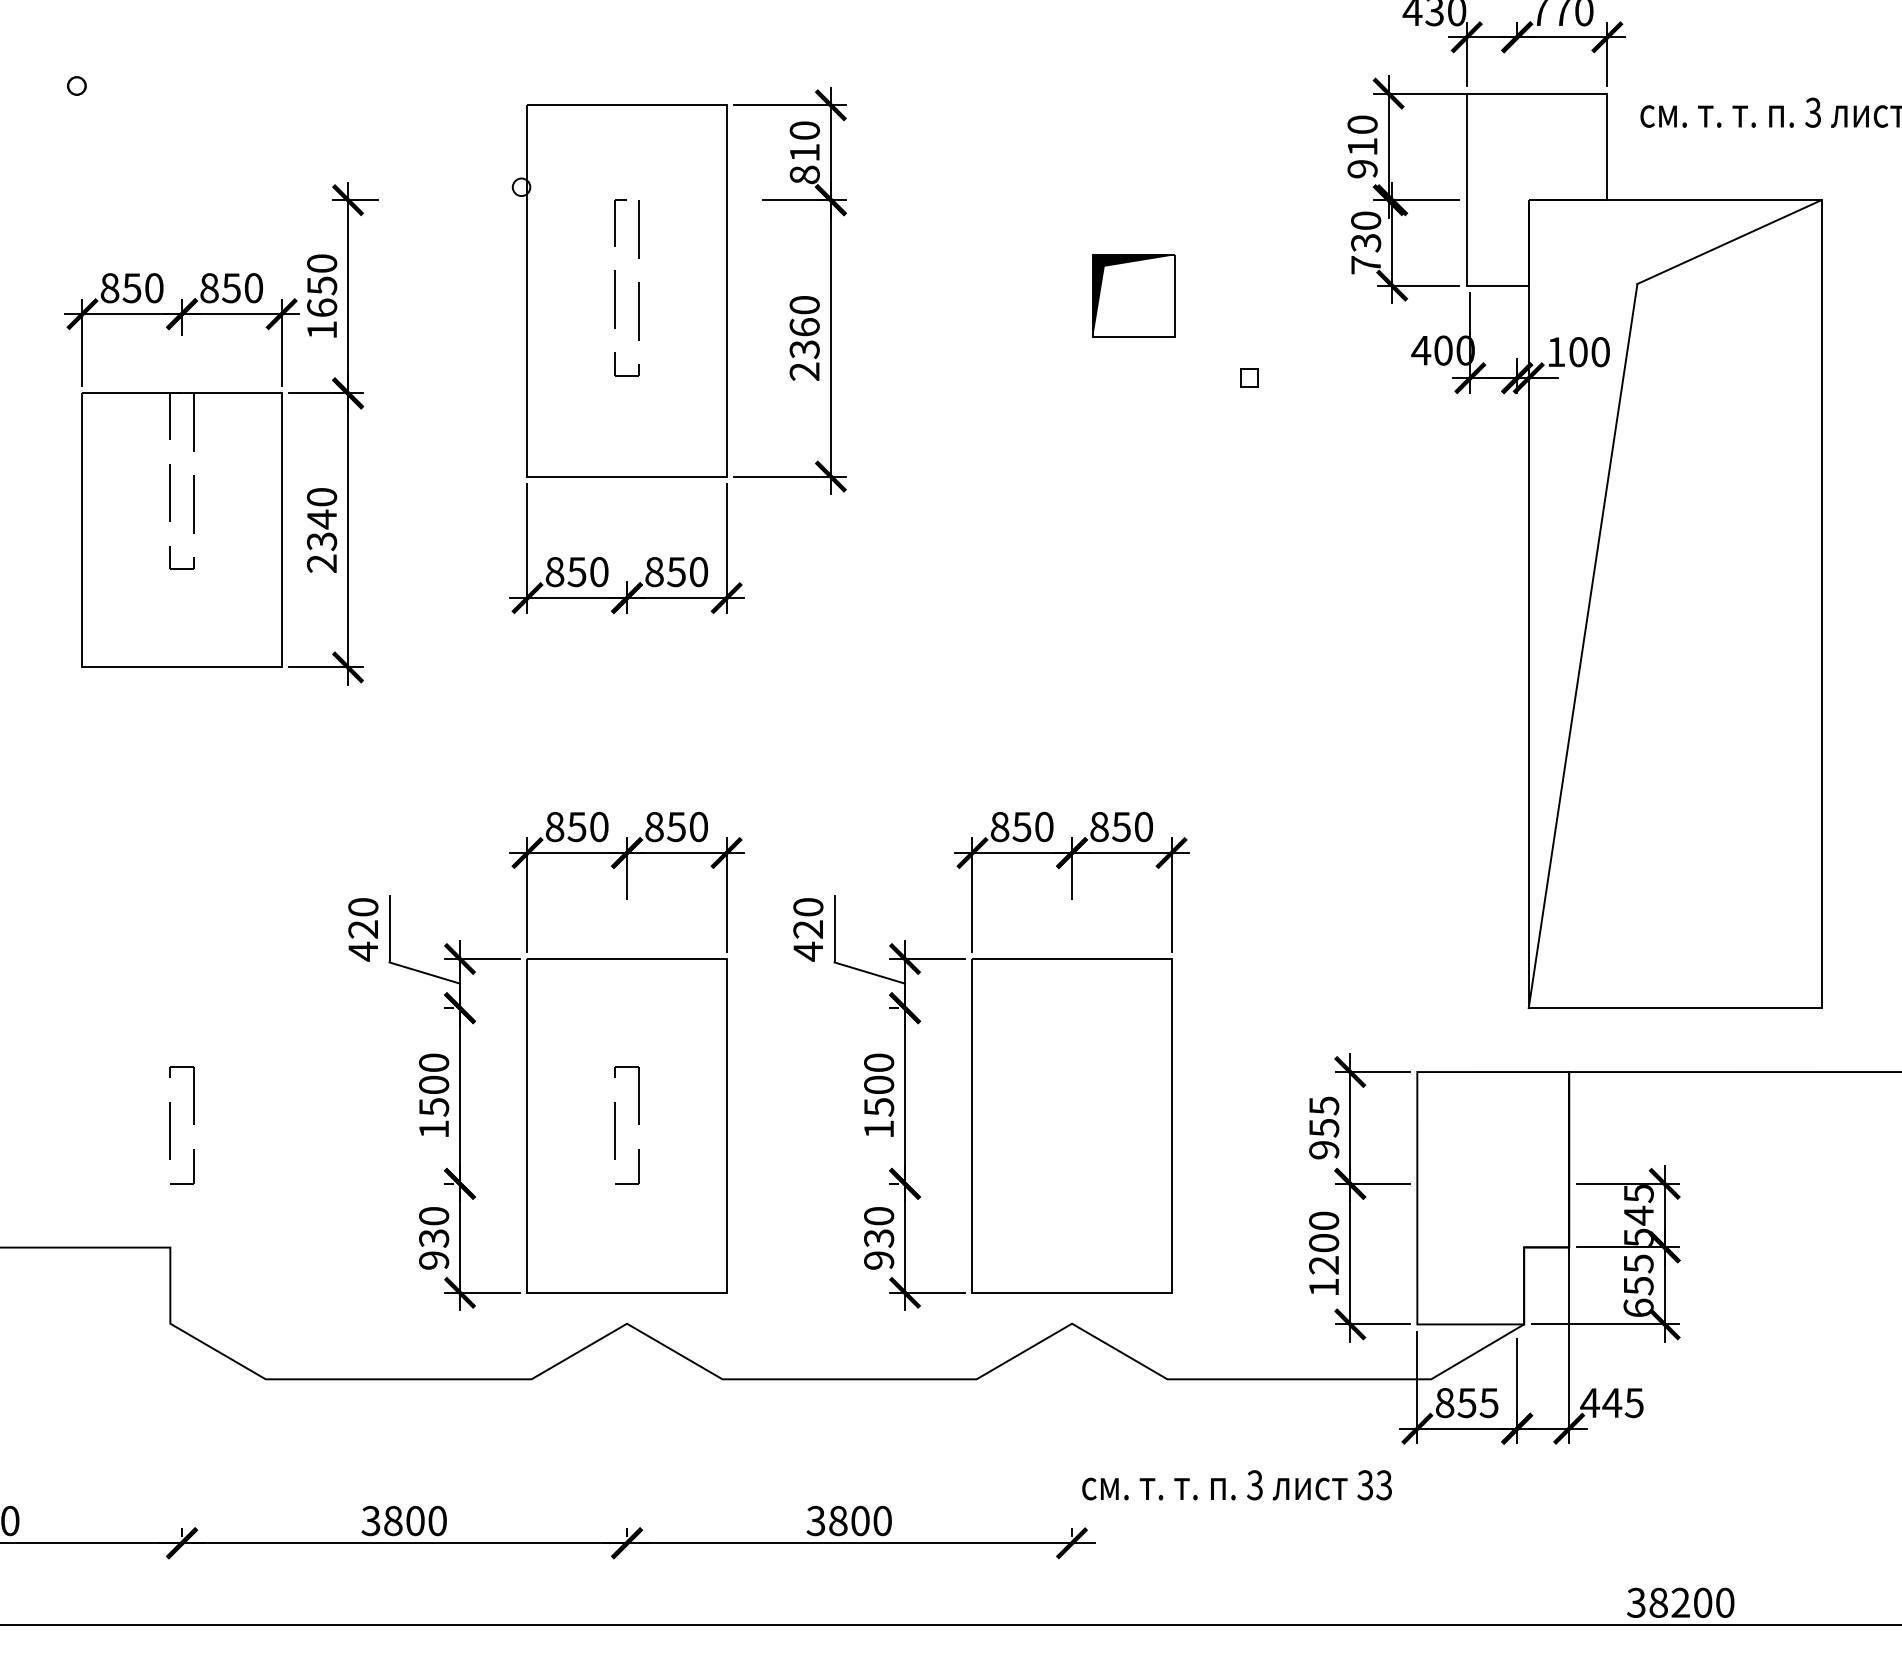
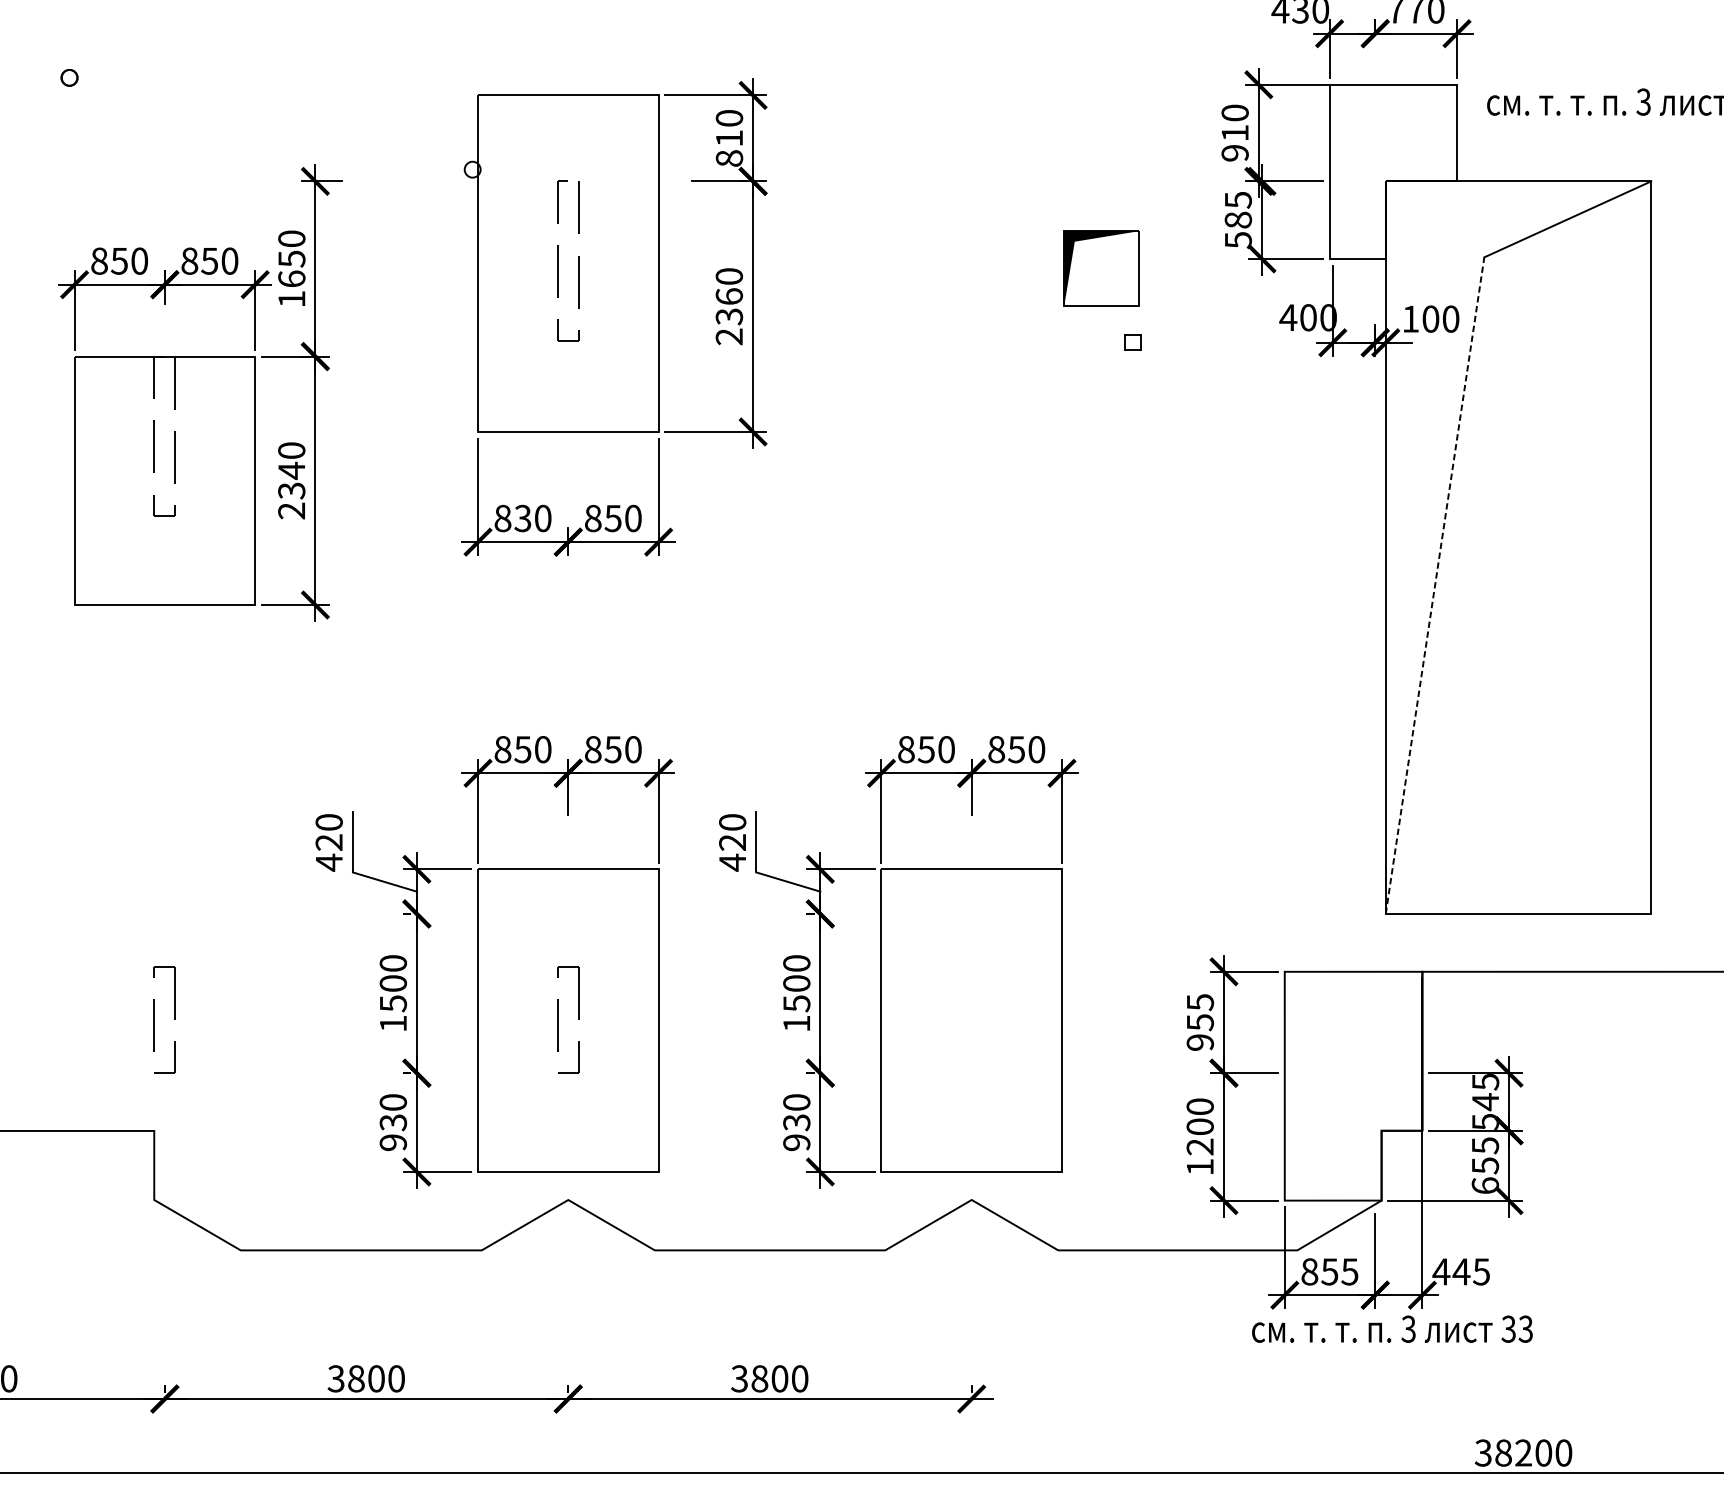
text: (1366, 242) -> (1238, 219), 730 -> 585
part: (1133, 295) -> (1100, 267), moved
text: (576, 571) -> (522, 518), 850 -> 830
line: (1583, 645) -> (1435, 585), solid -> dashed
text: (1236, 1485) -> (1391, 1329), moved

